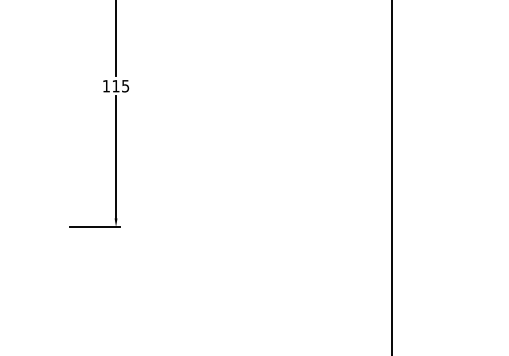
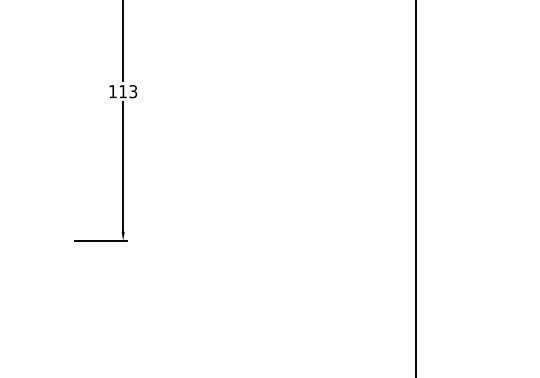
text: (125, 85) -> (133, 90), 115 -> 113

